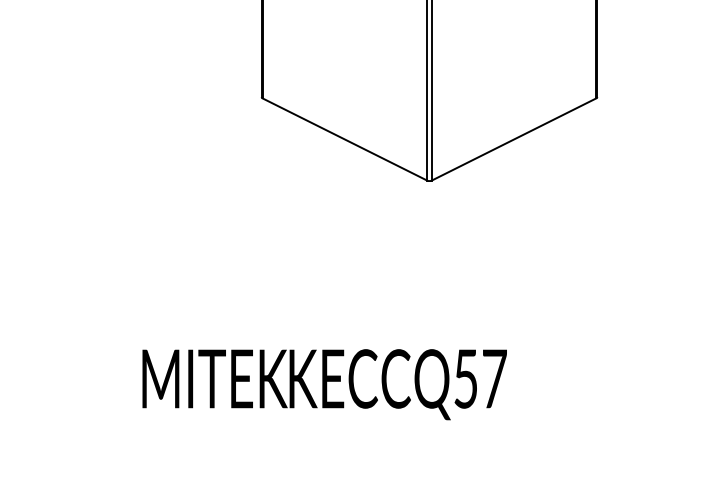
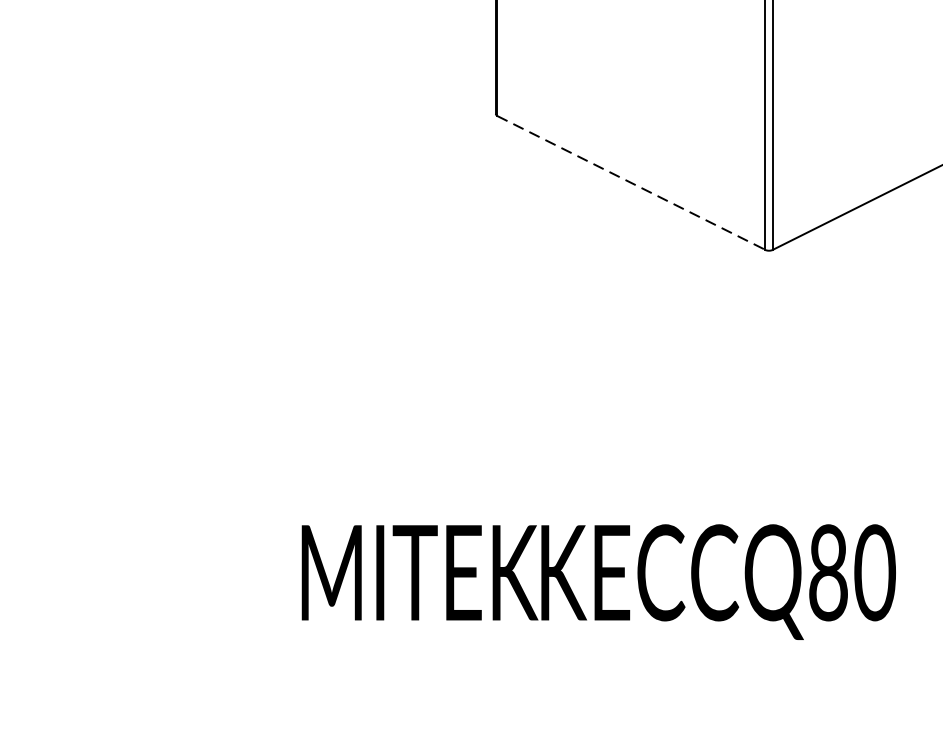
line: (344, 139) -> (630, 182), solid -> dashed
text: (480, 378) -> (852, 572), KECCQ57 -> KECCQ80

